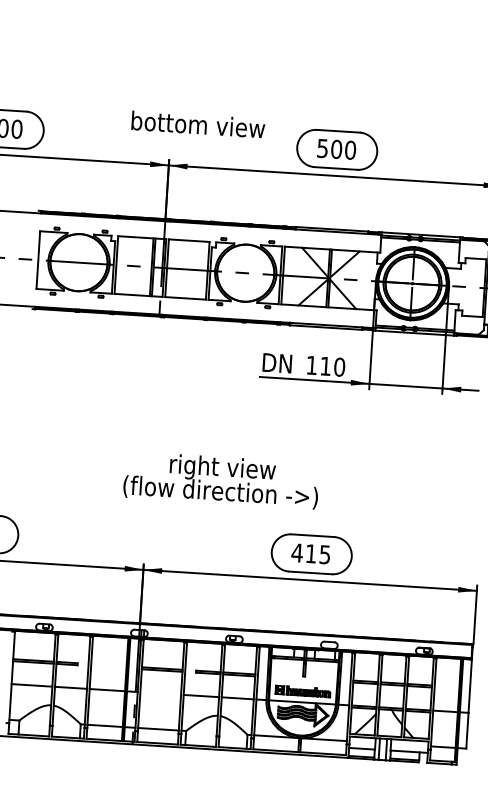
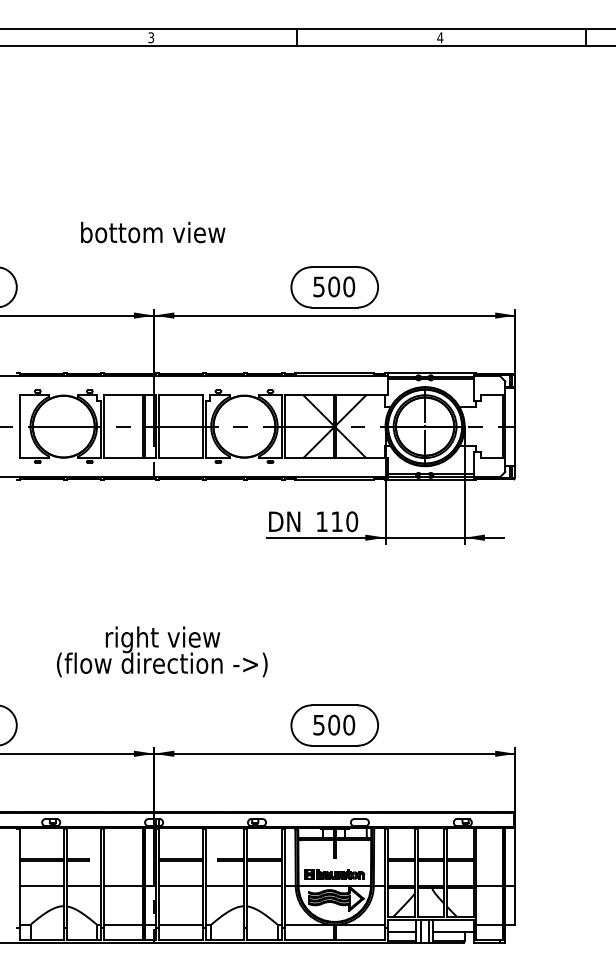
text: (198, 124) -> (153, 232), moved
text: (221, 480) -> (162, 651), moved
text: (310, 553) -> (333, 724), 415 -> 500
line: (160, 693) -> (181, 886), added

